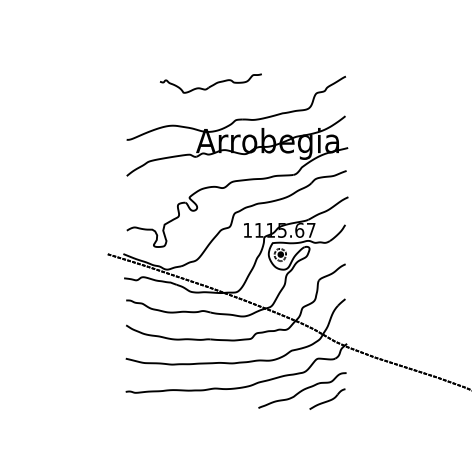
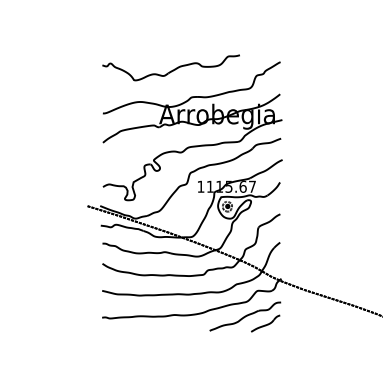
part: (210, 83) -> (170, 67), size x1.67

